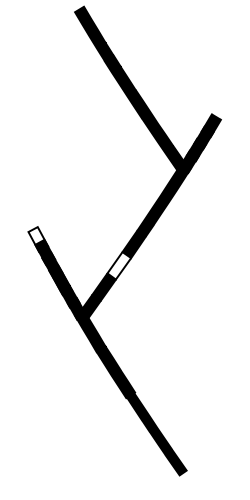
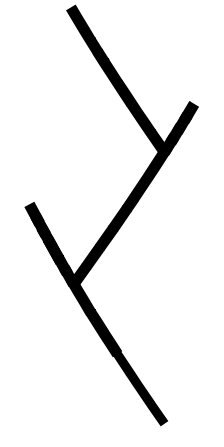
fill: (38, 239) -> (34, 214), added
fill: (119, 265) -> (107, 237), added

